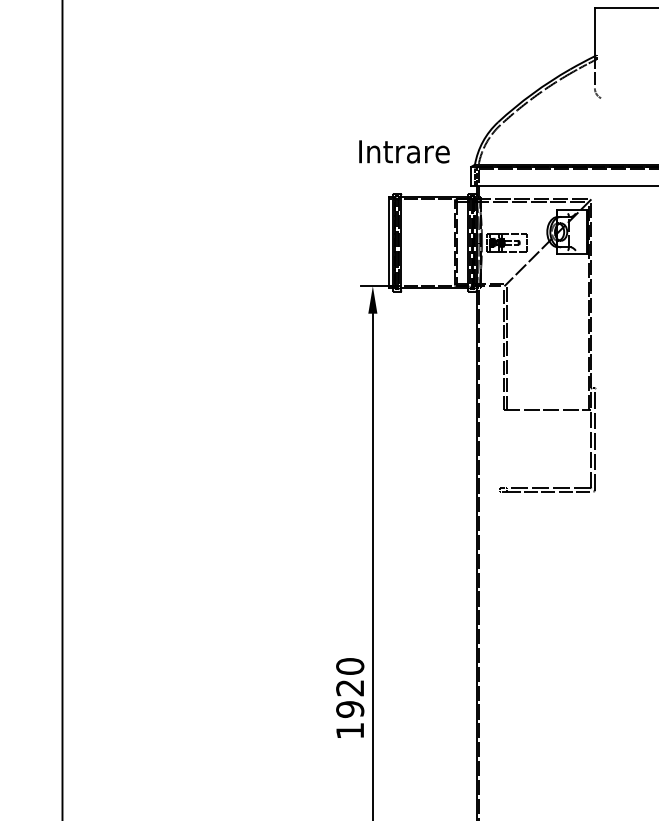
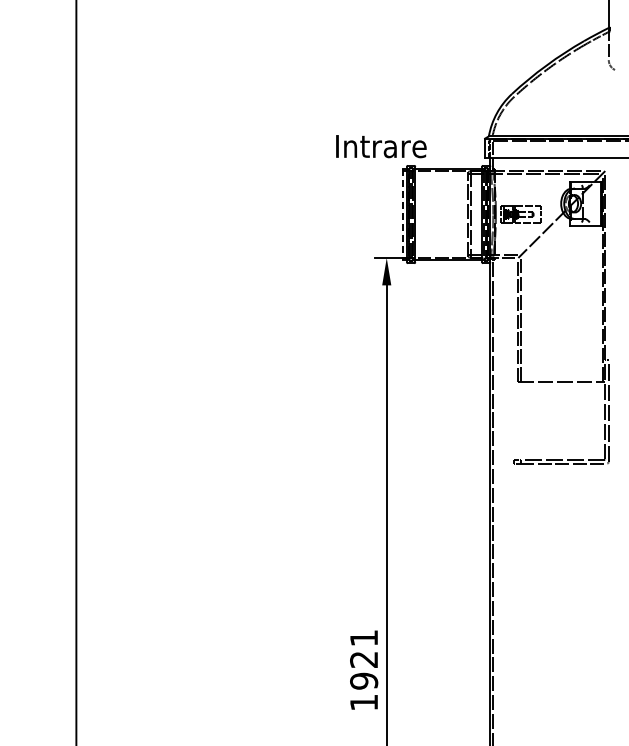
text: (404, 151) -> (381, 146), moved
line: (388, 242) -> (402, 214), solid -> dashed
text: (350, 666) -> (364, 638), 1920 -> 1921

